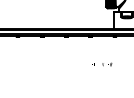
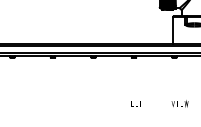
part: (107, 64) -> (180, 103), moved

